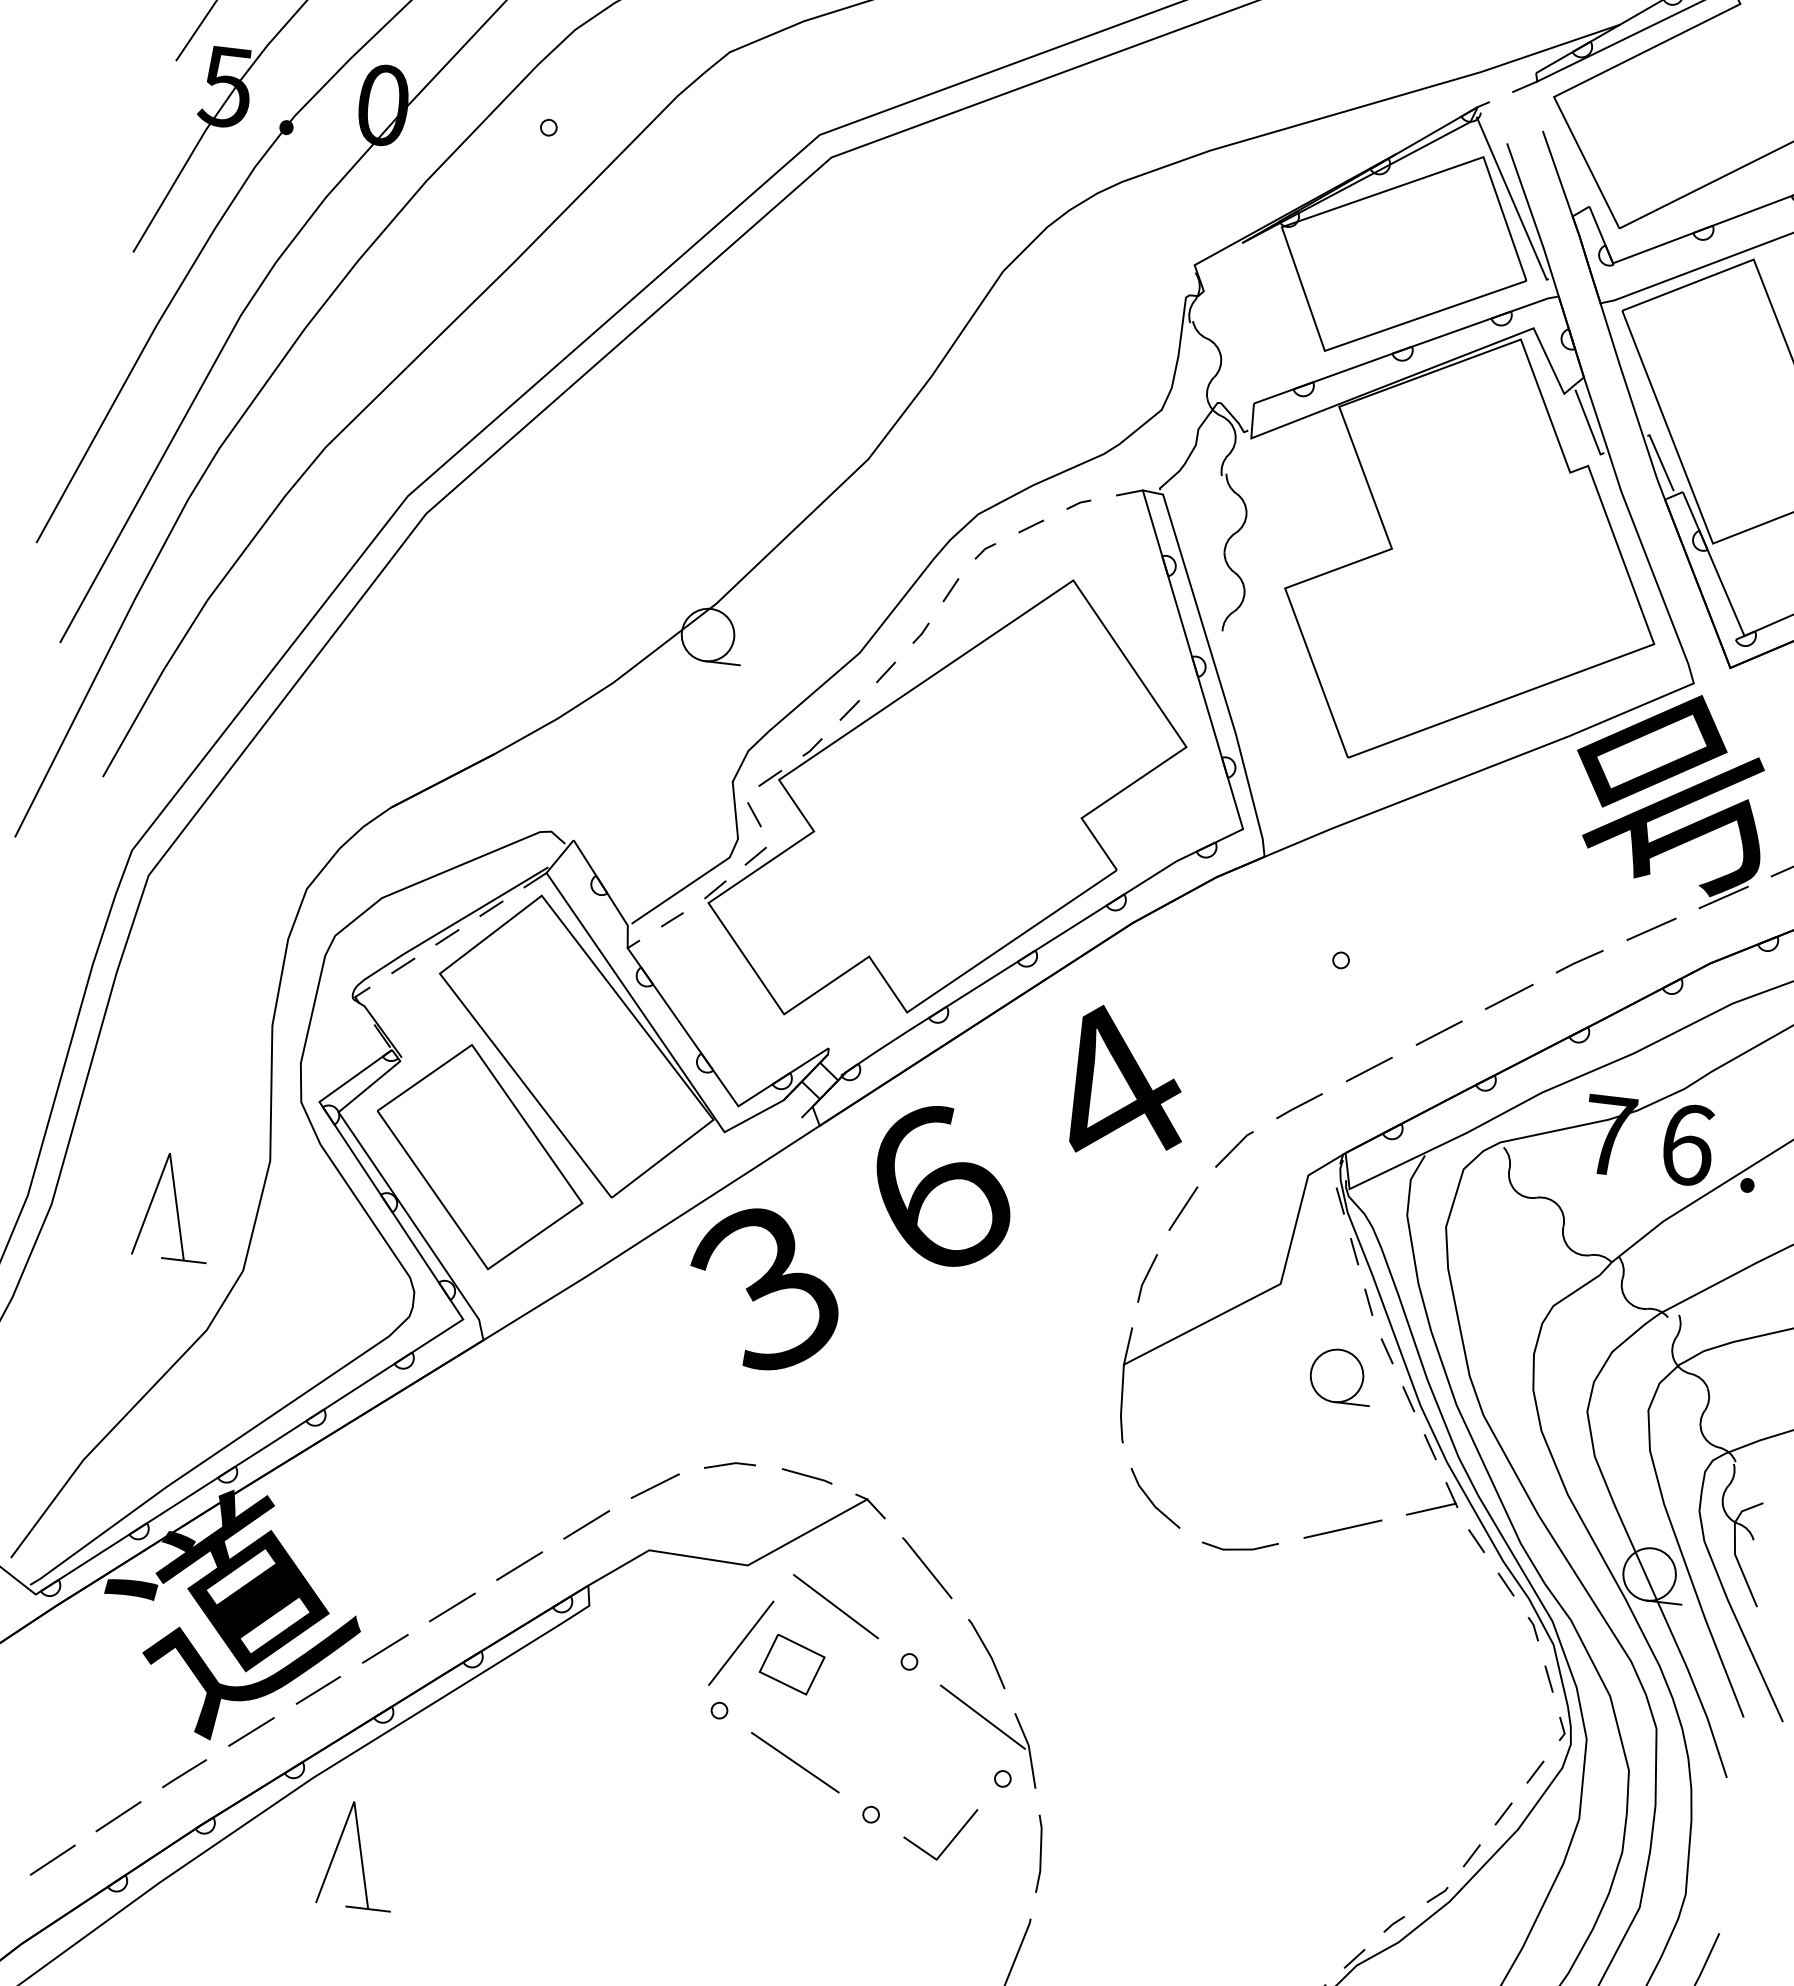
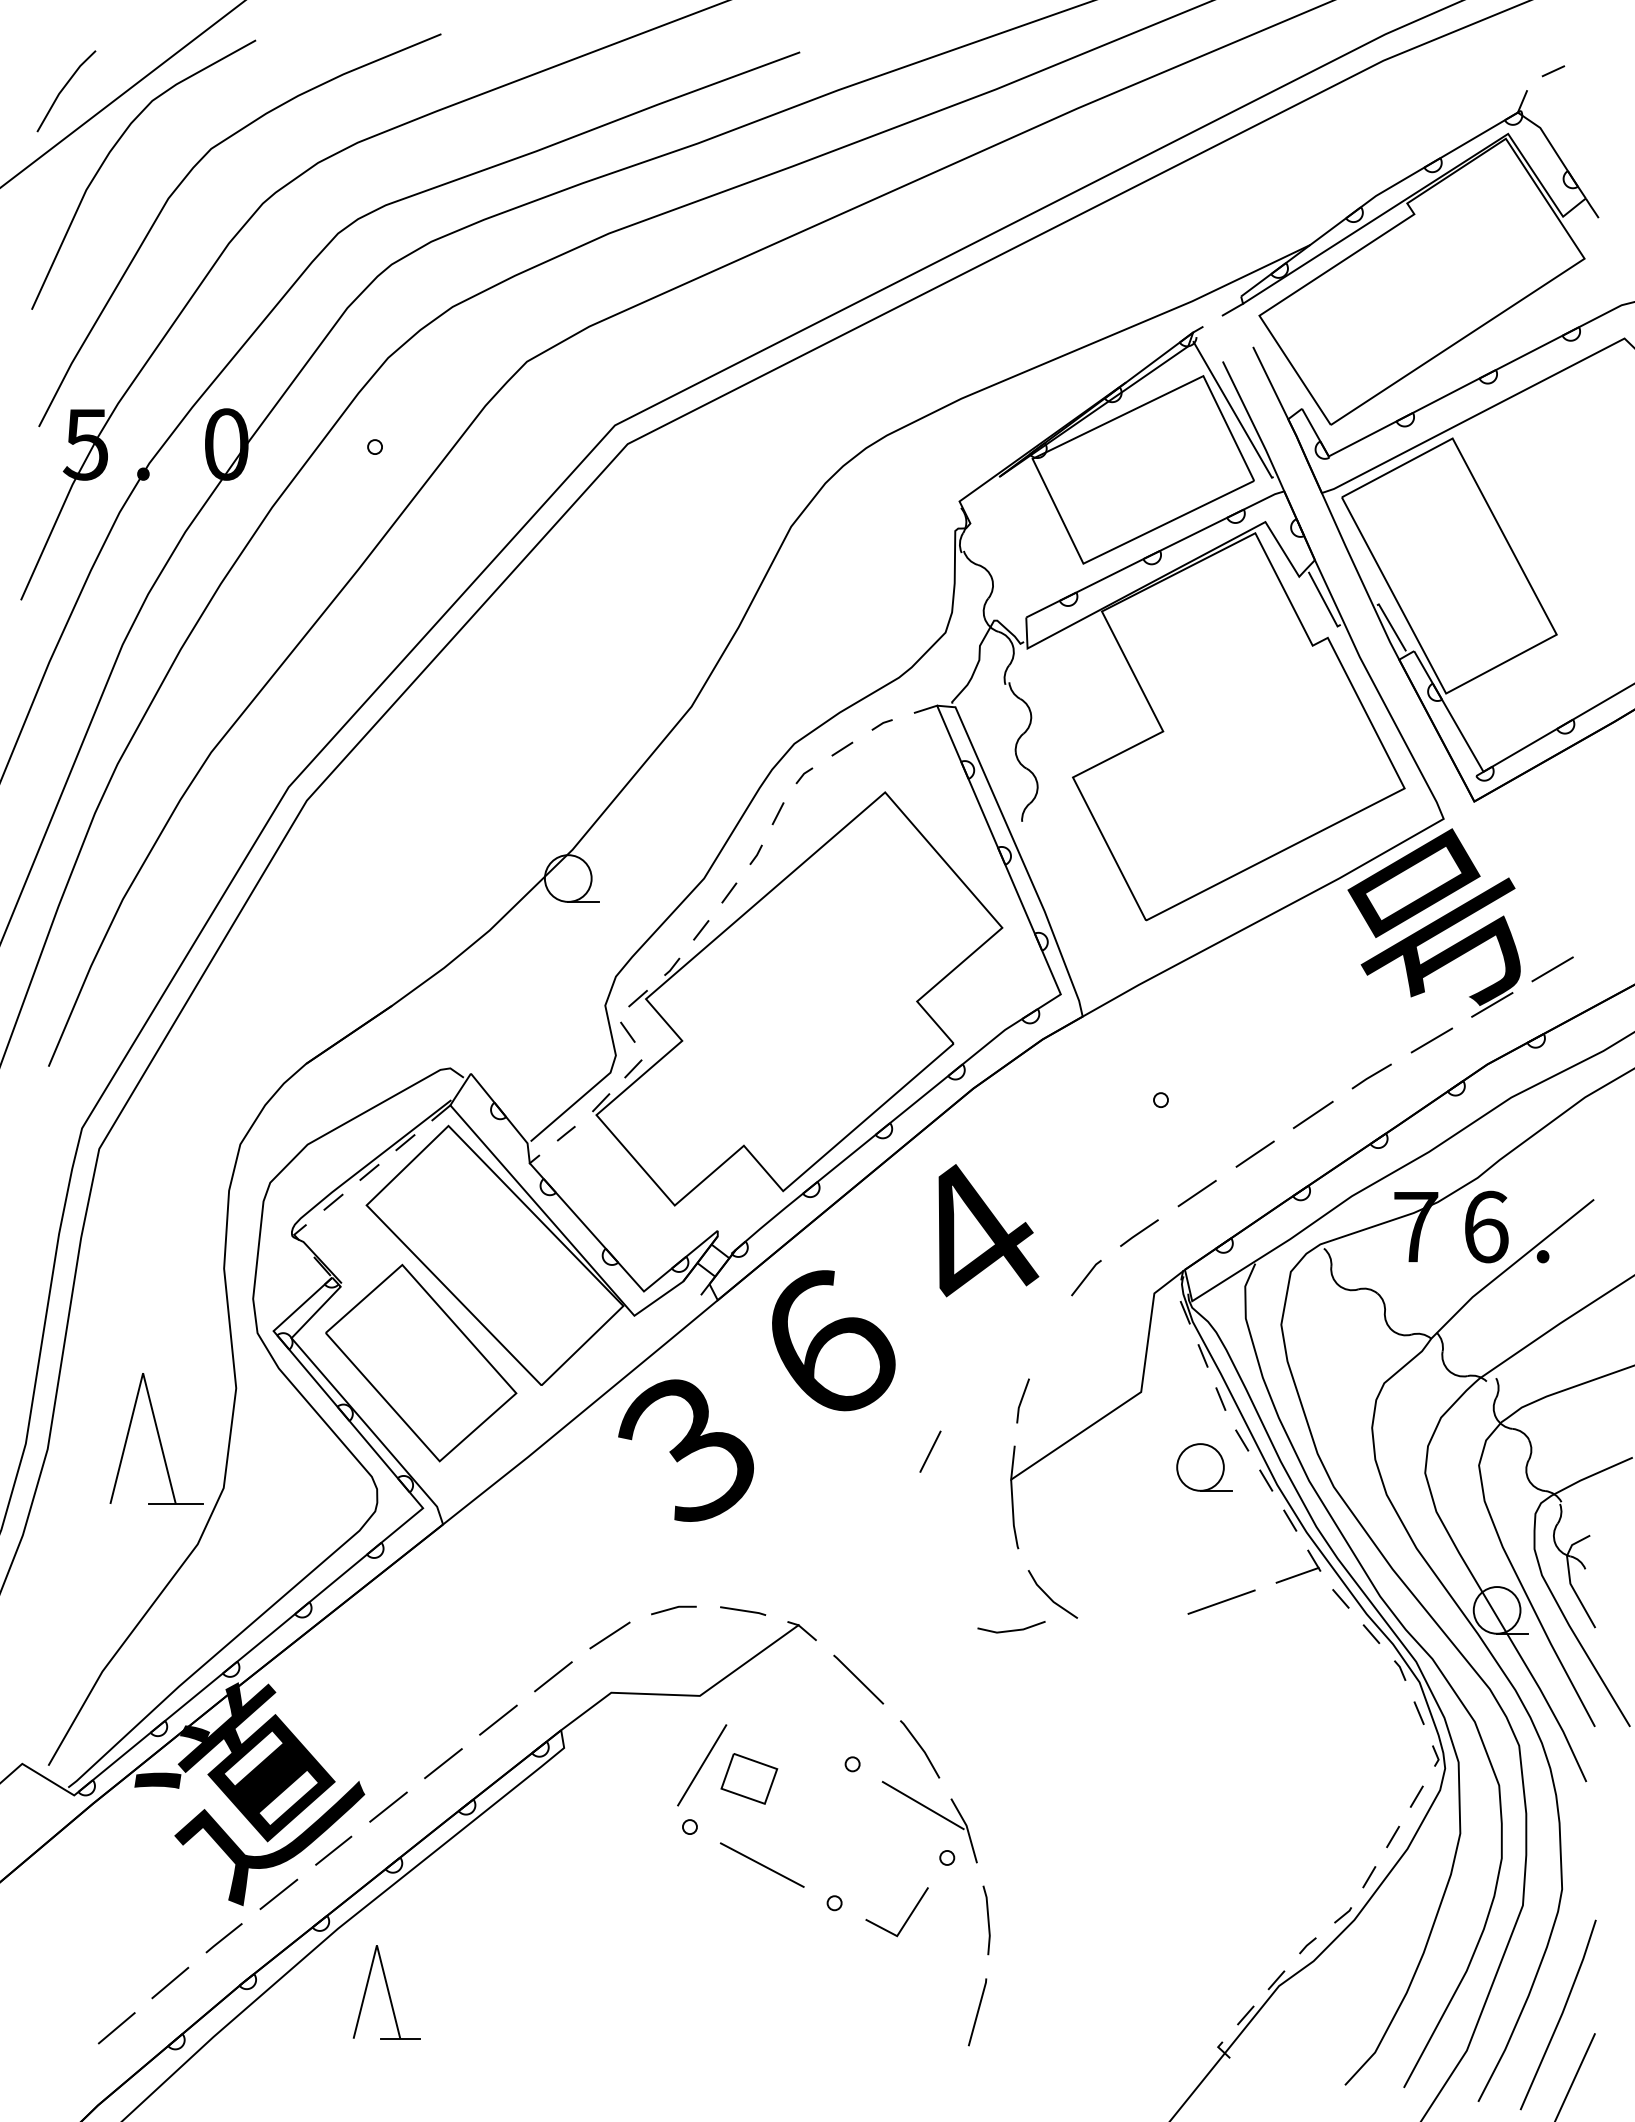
part: (174, 1206) -> (156, 1438), size x1.4
line: (1183, 1208) -> (930, 1451), moved
line: (1240, 1548) -> (1012, 1629), moved
line: (835, 1605) -> (781, 1722), removed

